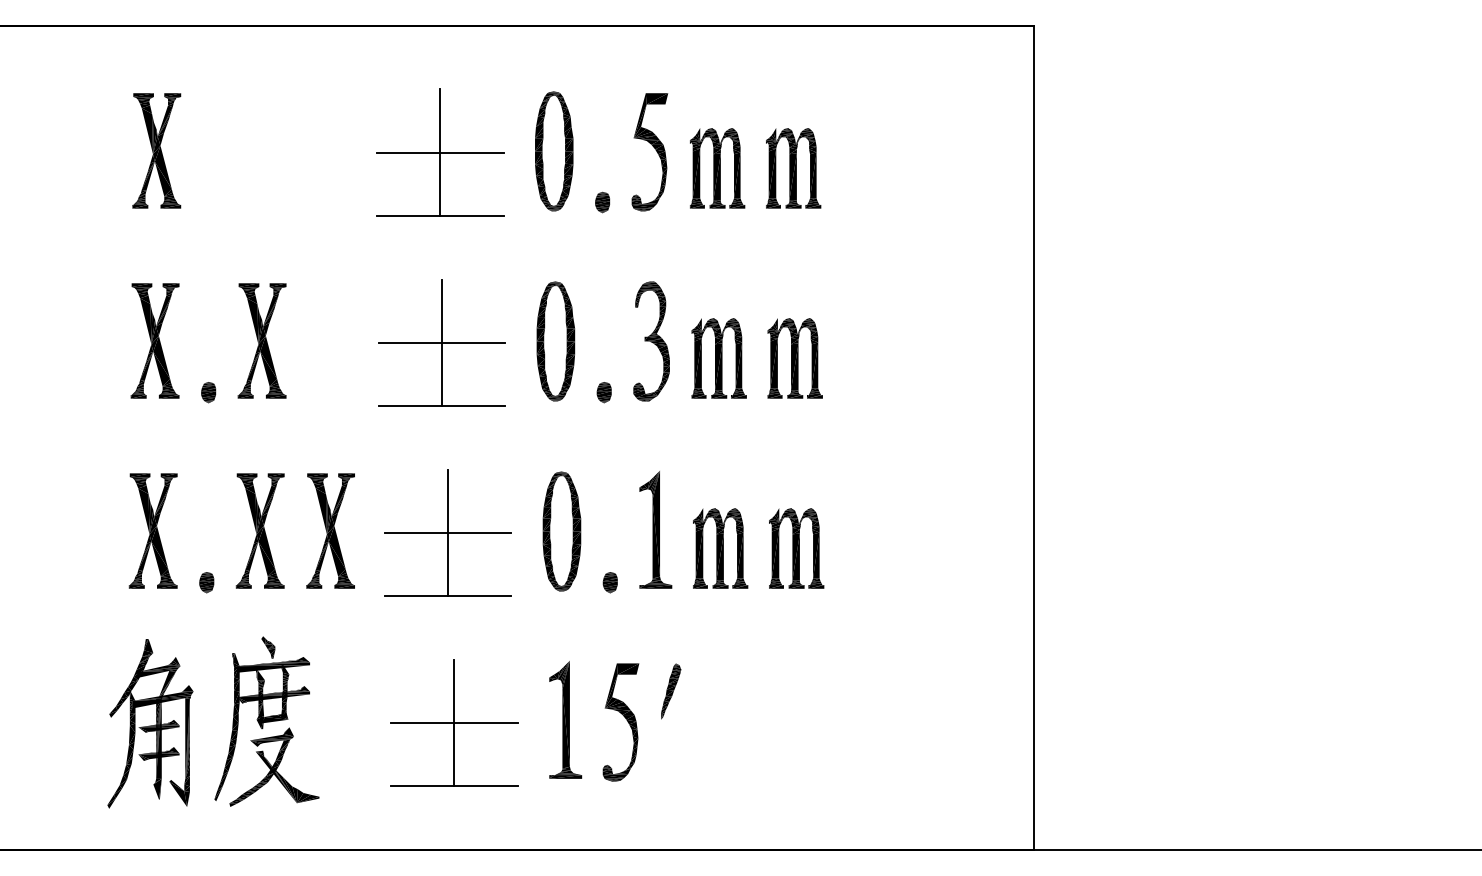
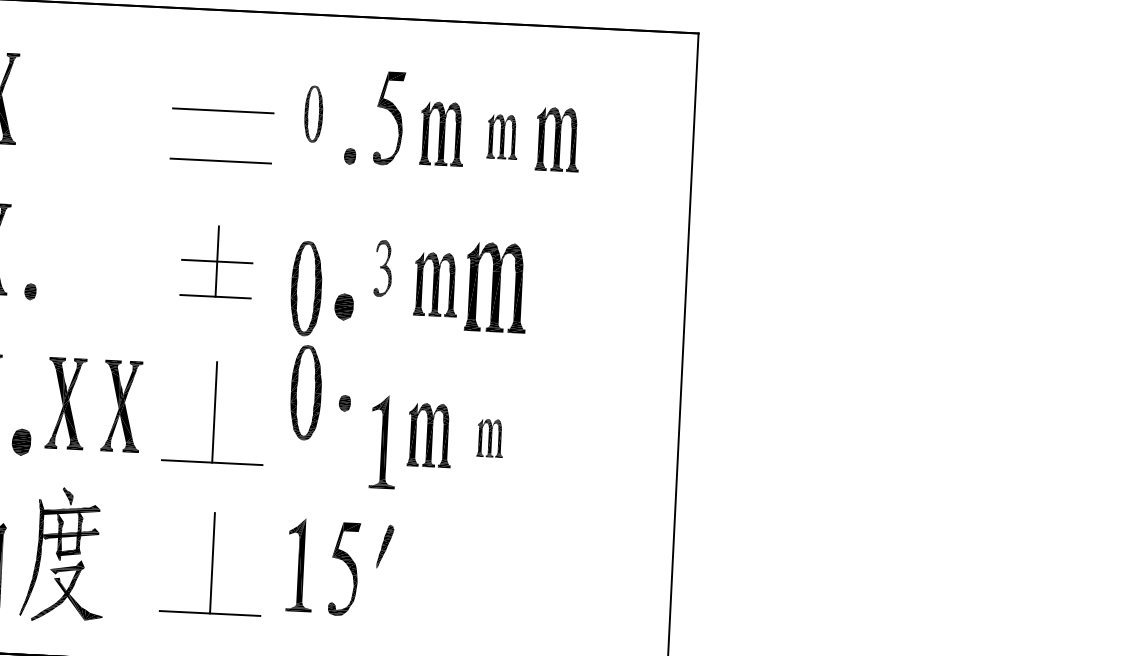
part: (554, 151) -> (313, 114), size x0.6
line: (440, 152) -> (223, 110), removed
part: (793, 168) -> (502, 136), size x0.7
part: (863, 168) -> (558, 139), added
part: (261, 340) -> (74, 252), removed
part: (555, 341) -> (306, 288), moved
part: (651, 341) -> (383, 268), size x0.6
part: (441, 342) -> (216, 261), size x0.7
part: (794, 358) -> (496, 287), size x1.4
part: (603, 392) -> (343, 307), size x1.6
part: (655, 529) -> (383, 441), moved
part: (561, 531) -> (305, 392), moved
line: (447, 532) -> (214, 412), removed
part: (796, 548) -> (490, 438), size x0.6
part: (206, 582) -> (21, 442), size x1.6
part: (609, 582) -> (344, 403), moved
line: (454, 723) -> (212, 563), removed

